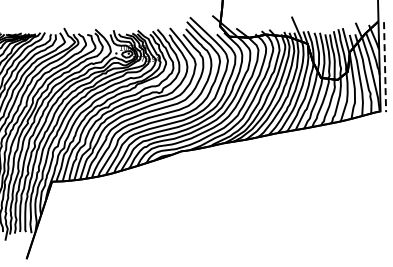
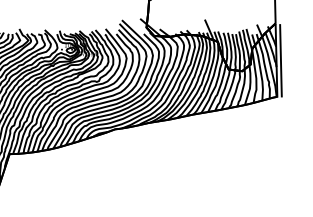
line: (385, 67) -> (281, 61), dashed -> solid

